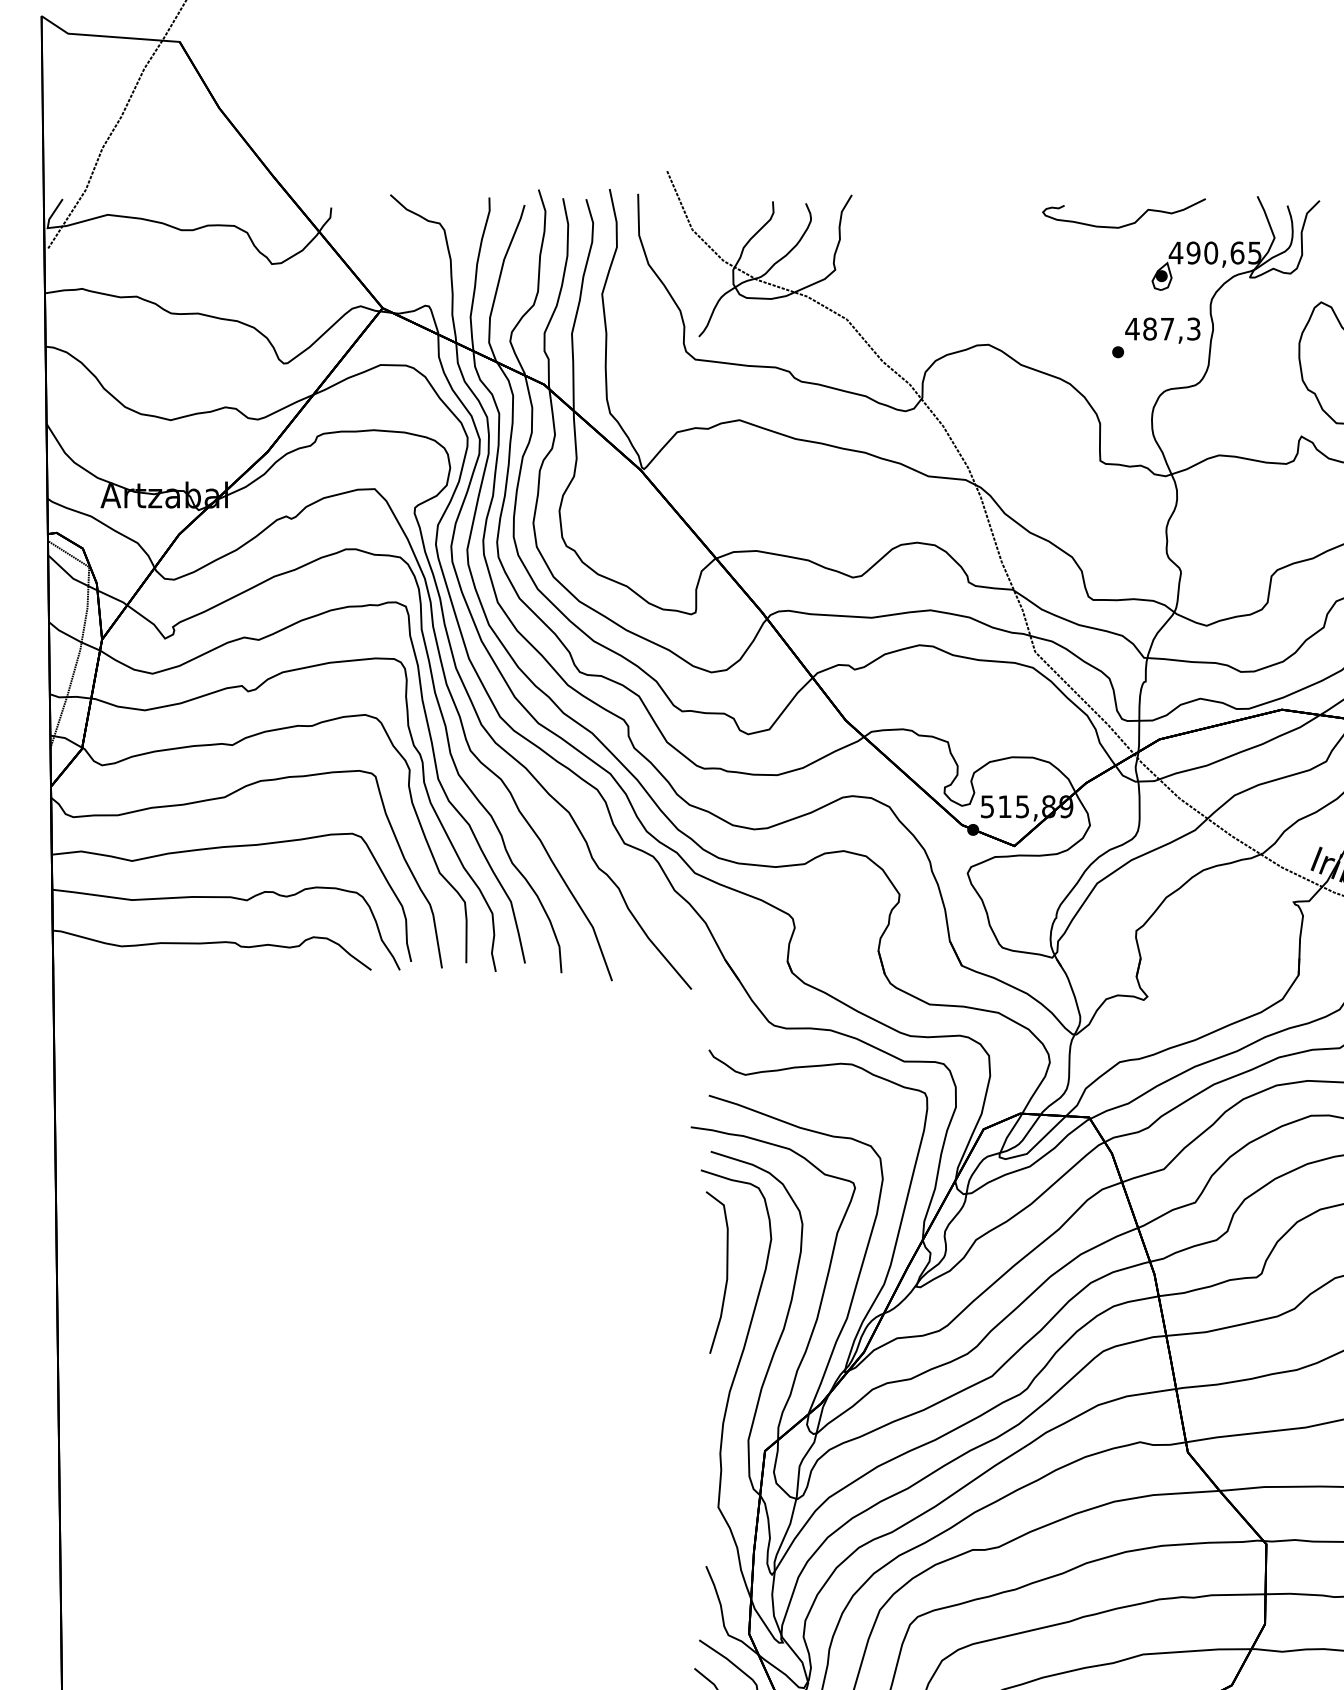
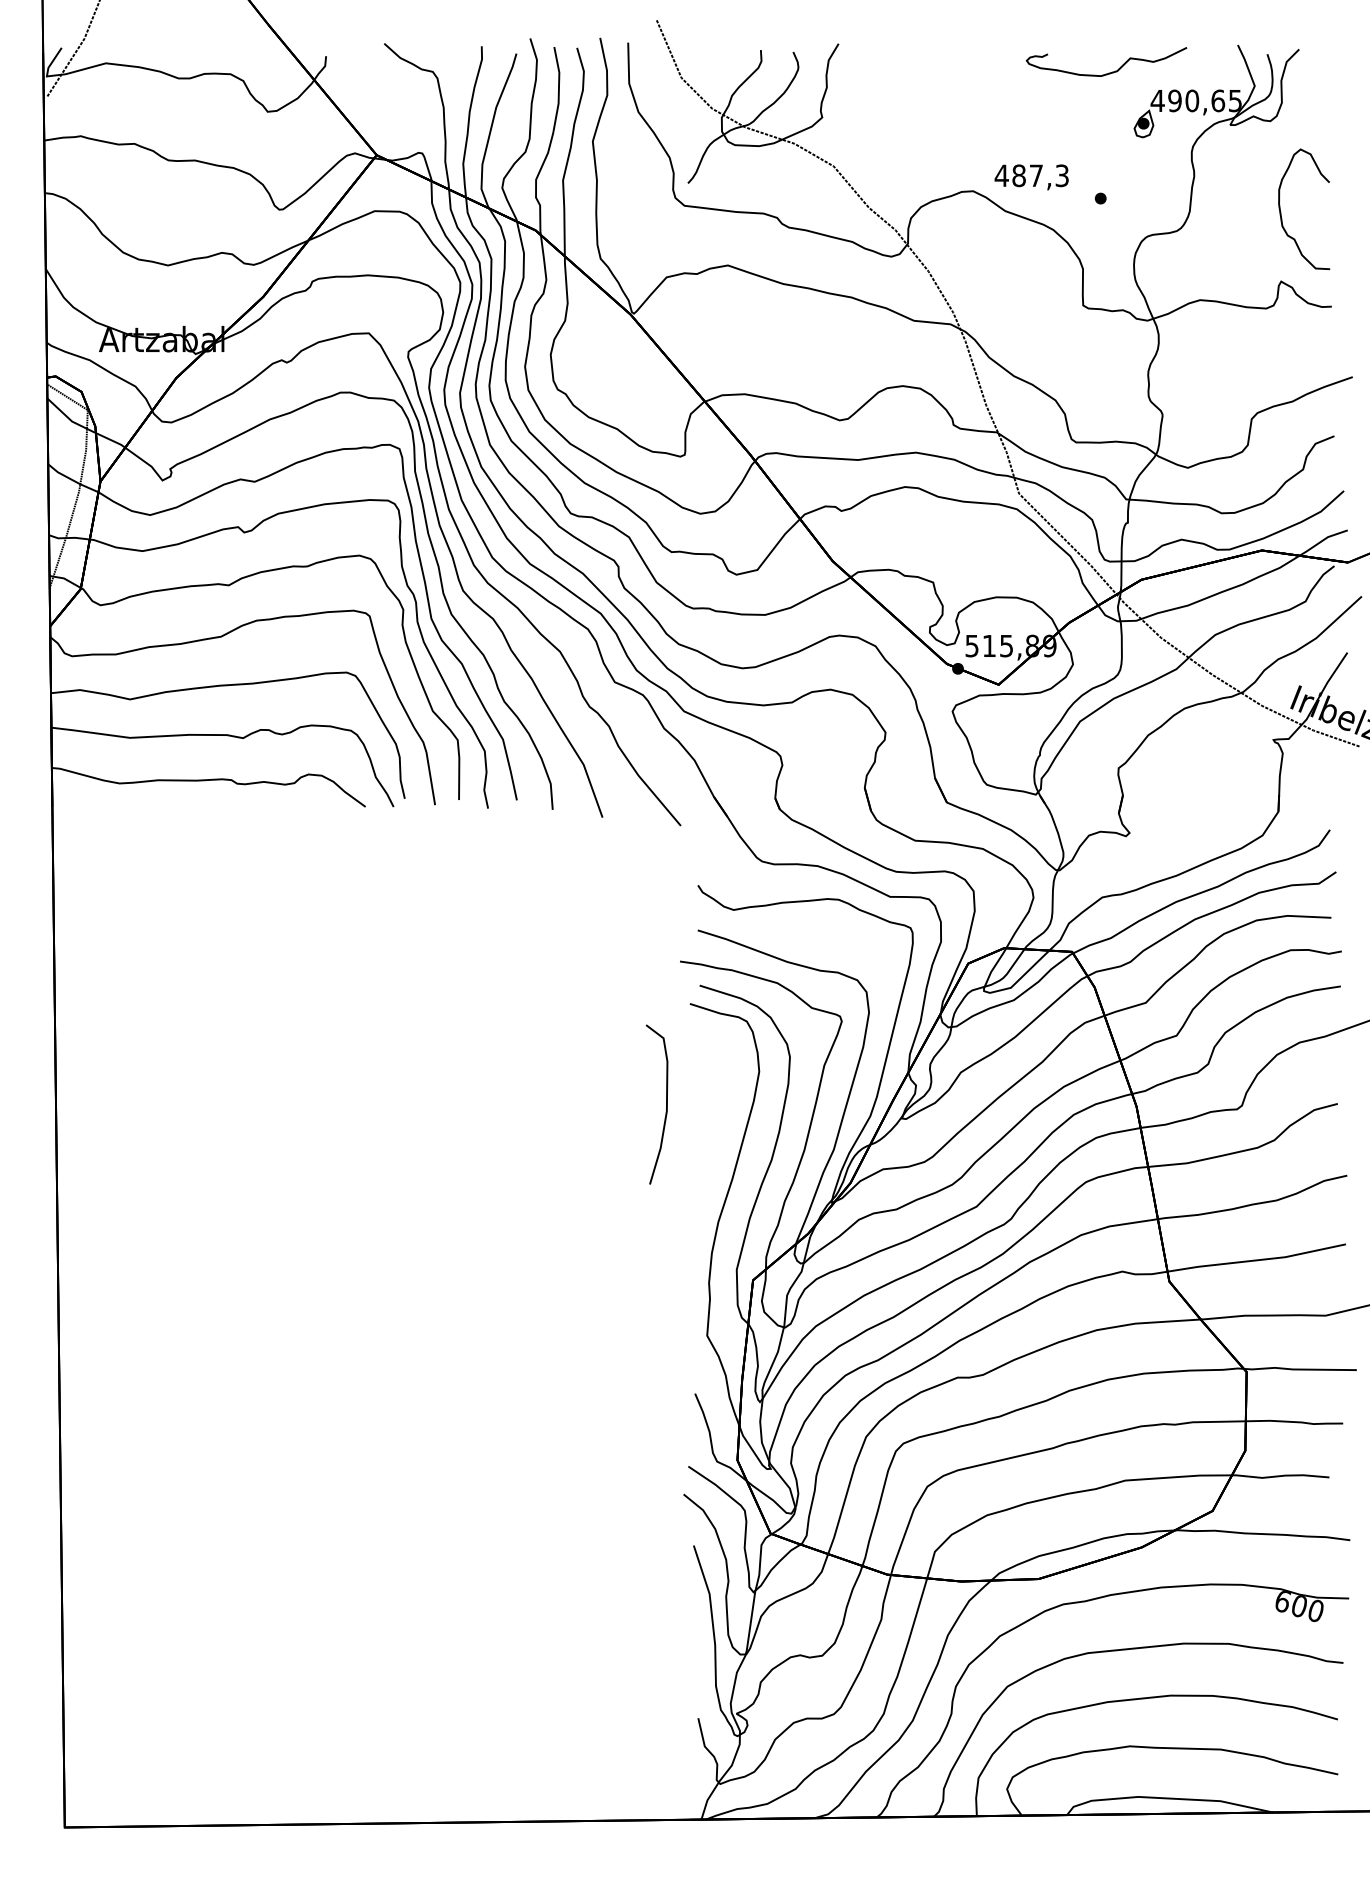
text: (1162, 330) -> (1031, 177), moved
curve: (726, 1272) -> (666, 1104), moved

